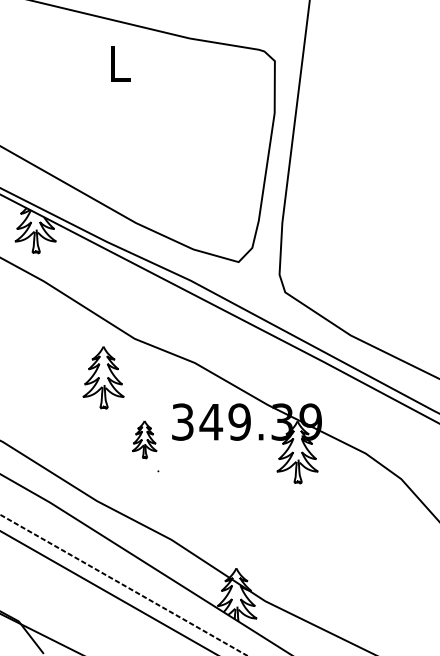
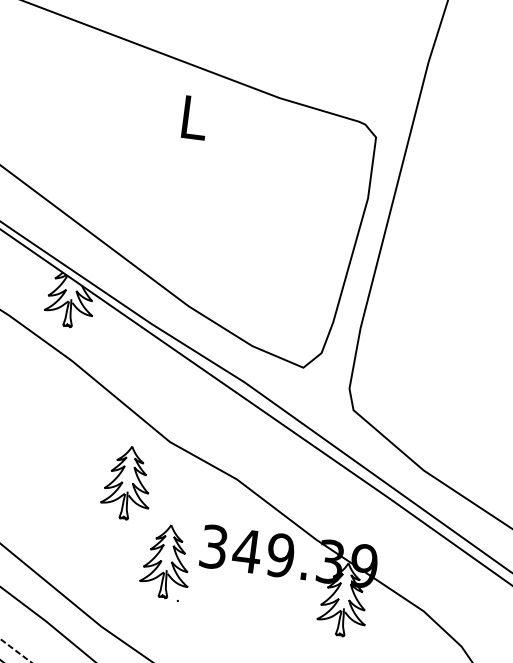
part: (144, 439) -> (166, 561), size x1.67

